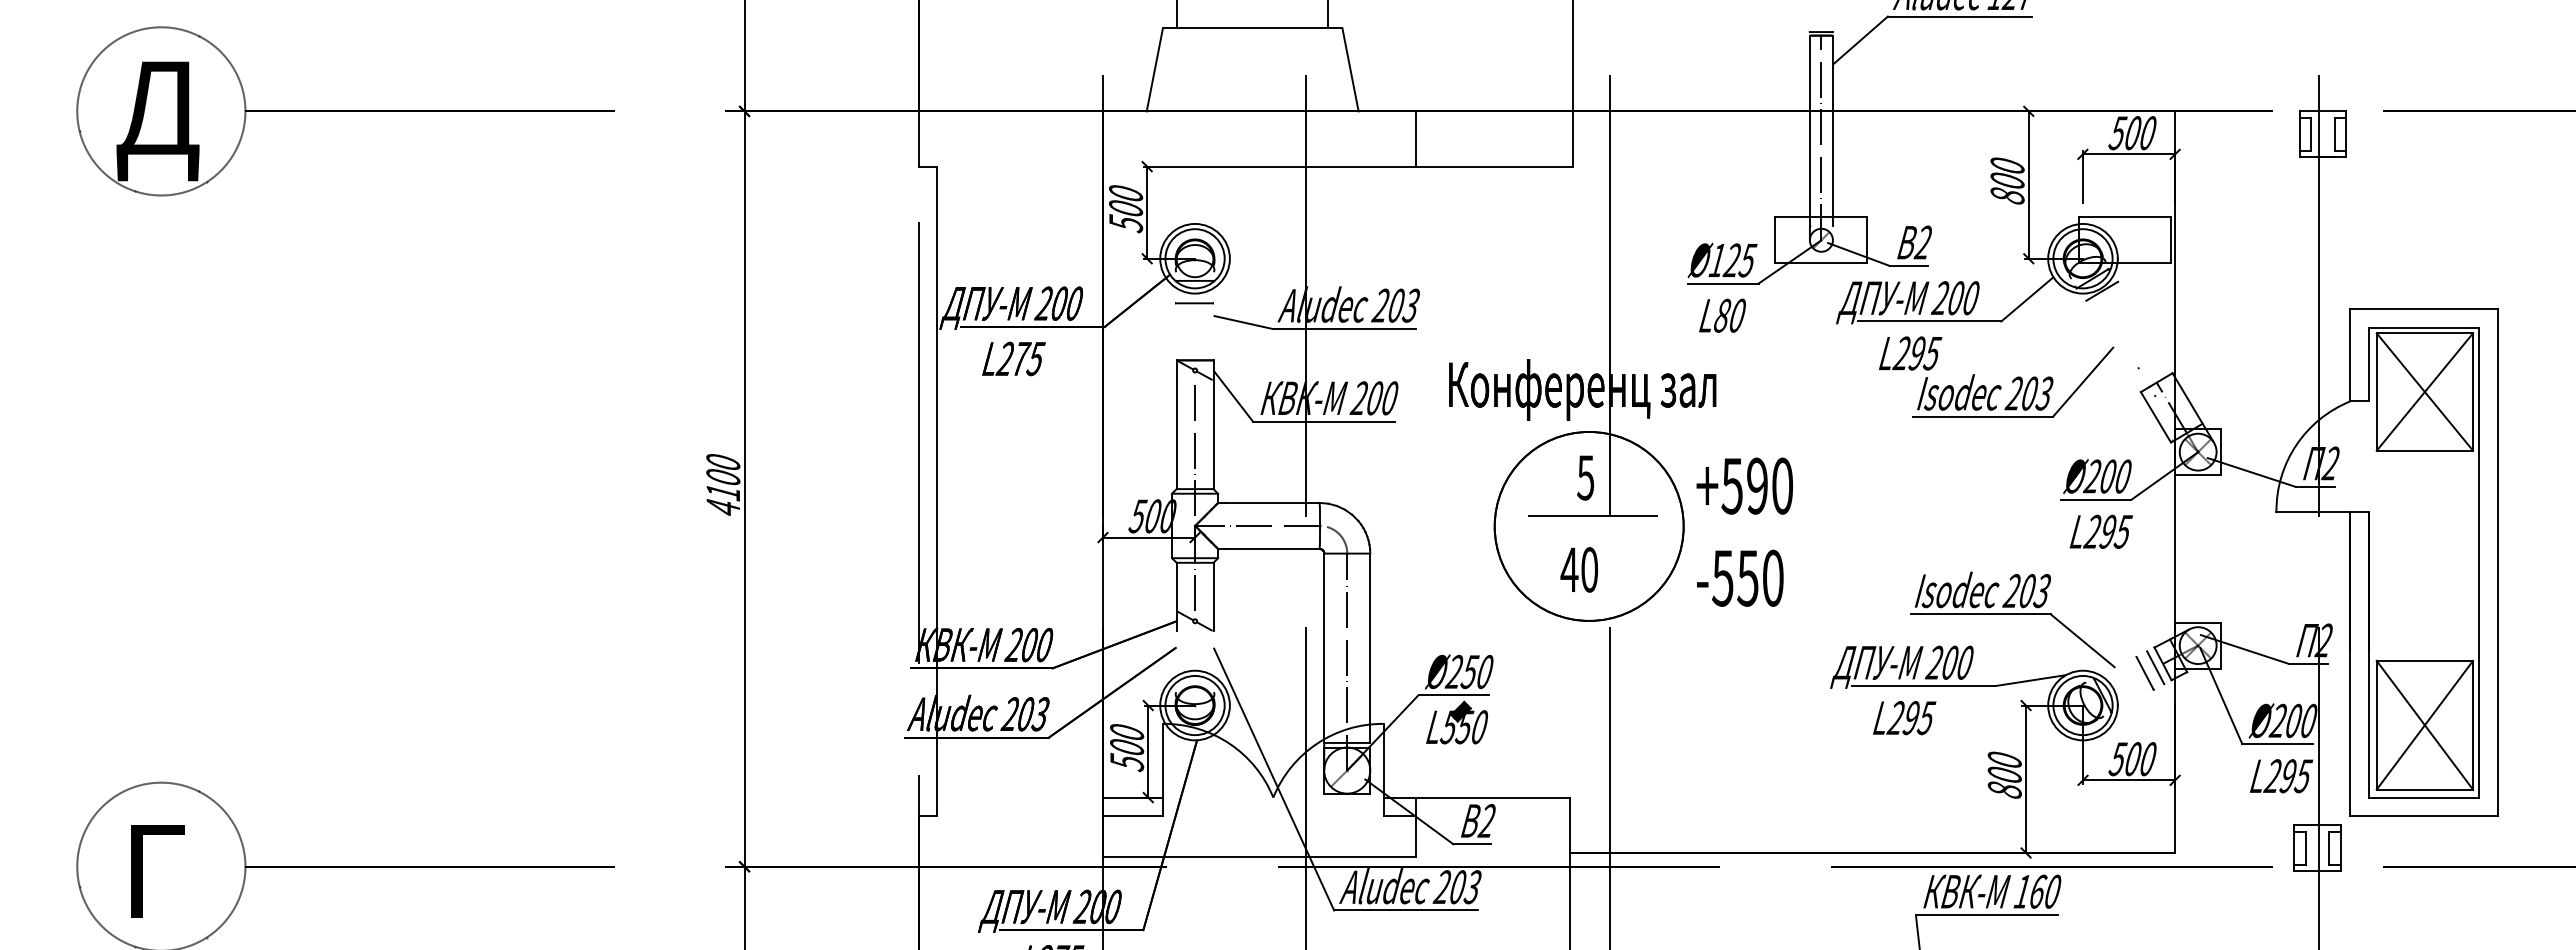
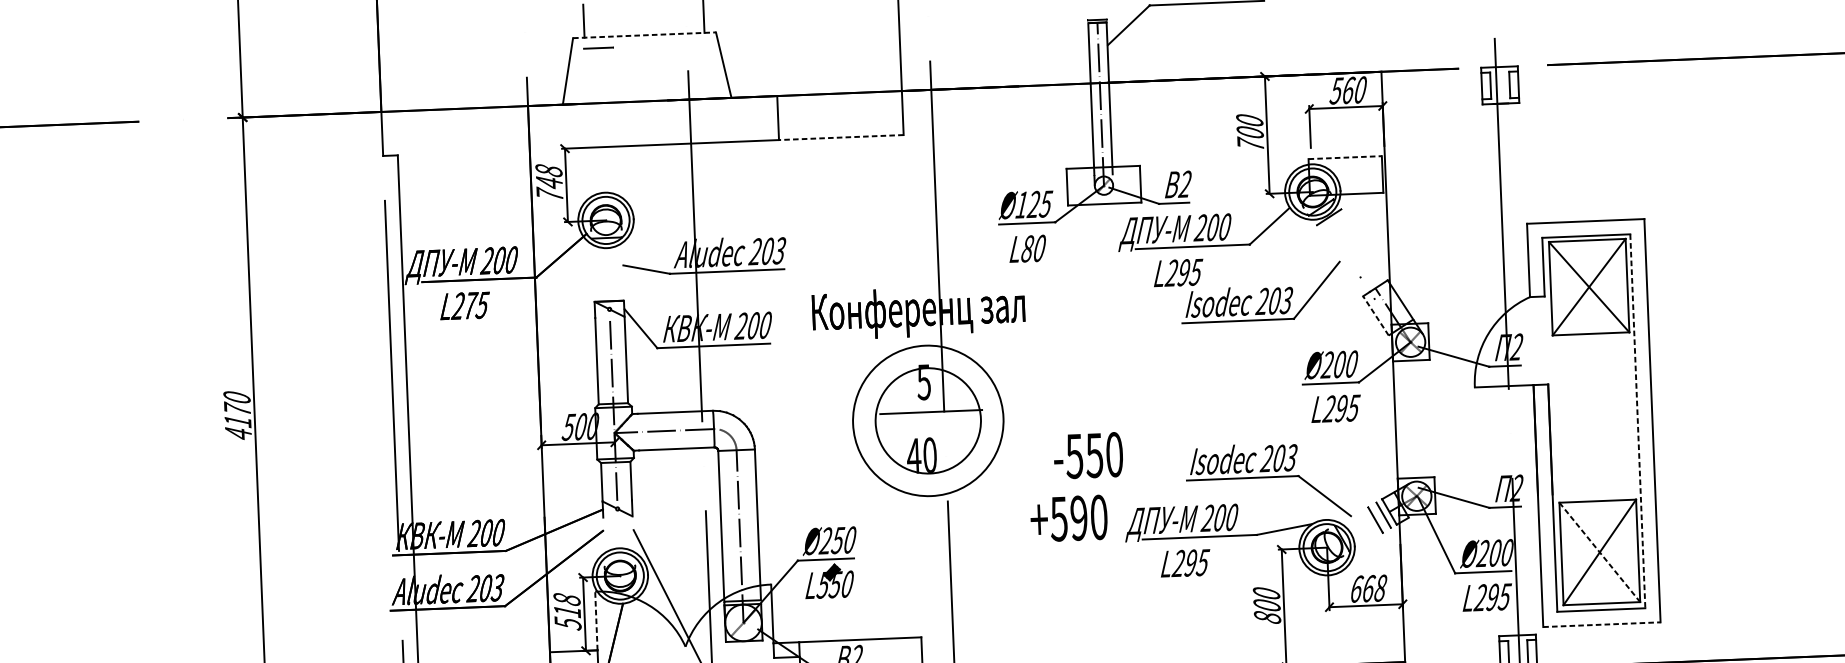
line: (1252, 28) -> (644, 35), solid -> dashed
text: (2133, 133) -> (1348, 90), 500 -> 560
line: (1493, 166) -> (840, 137), solid -> dashed
text: (2007, 194) -> (1250, 143), 800 -> 700
text: (1125, 208) -> (549, 182), 500 -> 748
line: (2125, 217) -> (1345, 157), solid -> dashed
line: (1194, 303) -> (598, 48), moved
line: (2155, 416) -> (1375, 315), solid -> dashed
text: (723, 475) -> (237, 408), 4100 -> 4170
text: (1744, 485) -> (1068, 518), moved
circle: (1588, 525) -> (927, 420), size x0.7
line: (2479, 562) -> (1638, 421), solid -> dashed
text: (1740, 577) -> (1088, 455), moved
line: (2425, 725) -> (1600, 552), solid -> dashed
text: (1127, 739) -> (567, 605), 500 -> 518
text: (2132, 759) -> (1368, 589), 500 -> 668
line: (1162, 760) -> (596, 620), solid -> dashed
line: (2423, 816) -> (1601, 625), solid -> dashed

